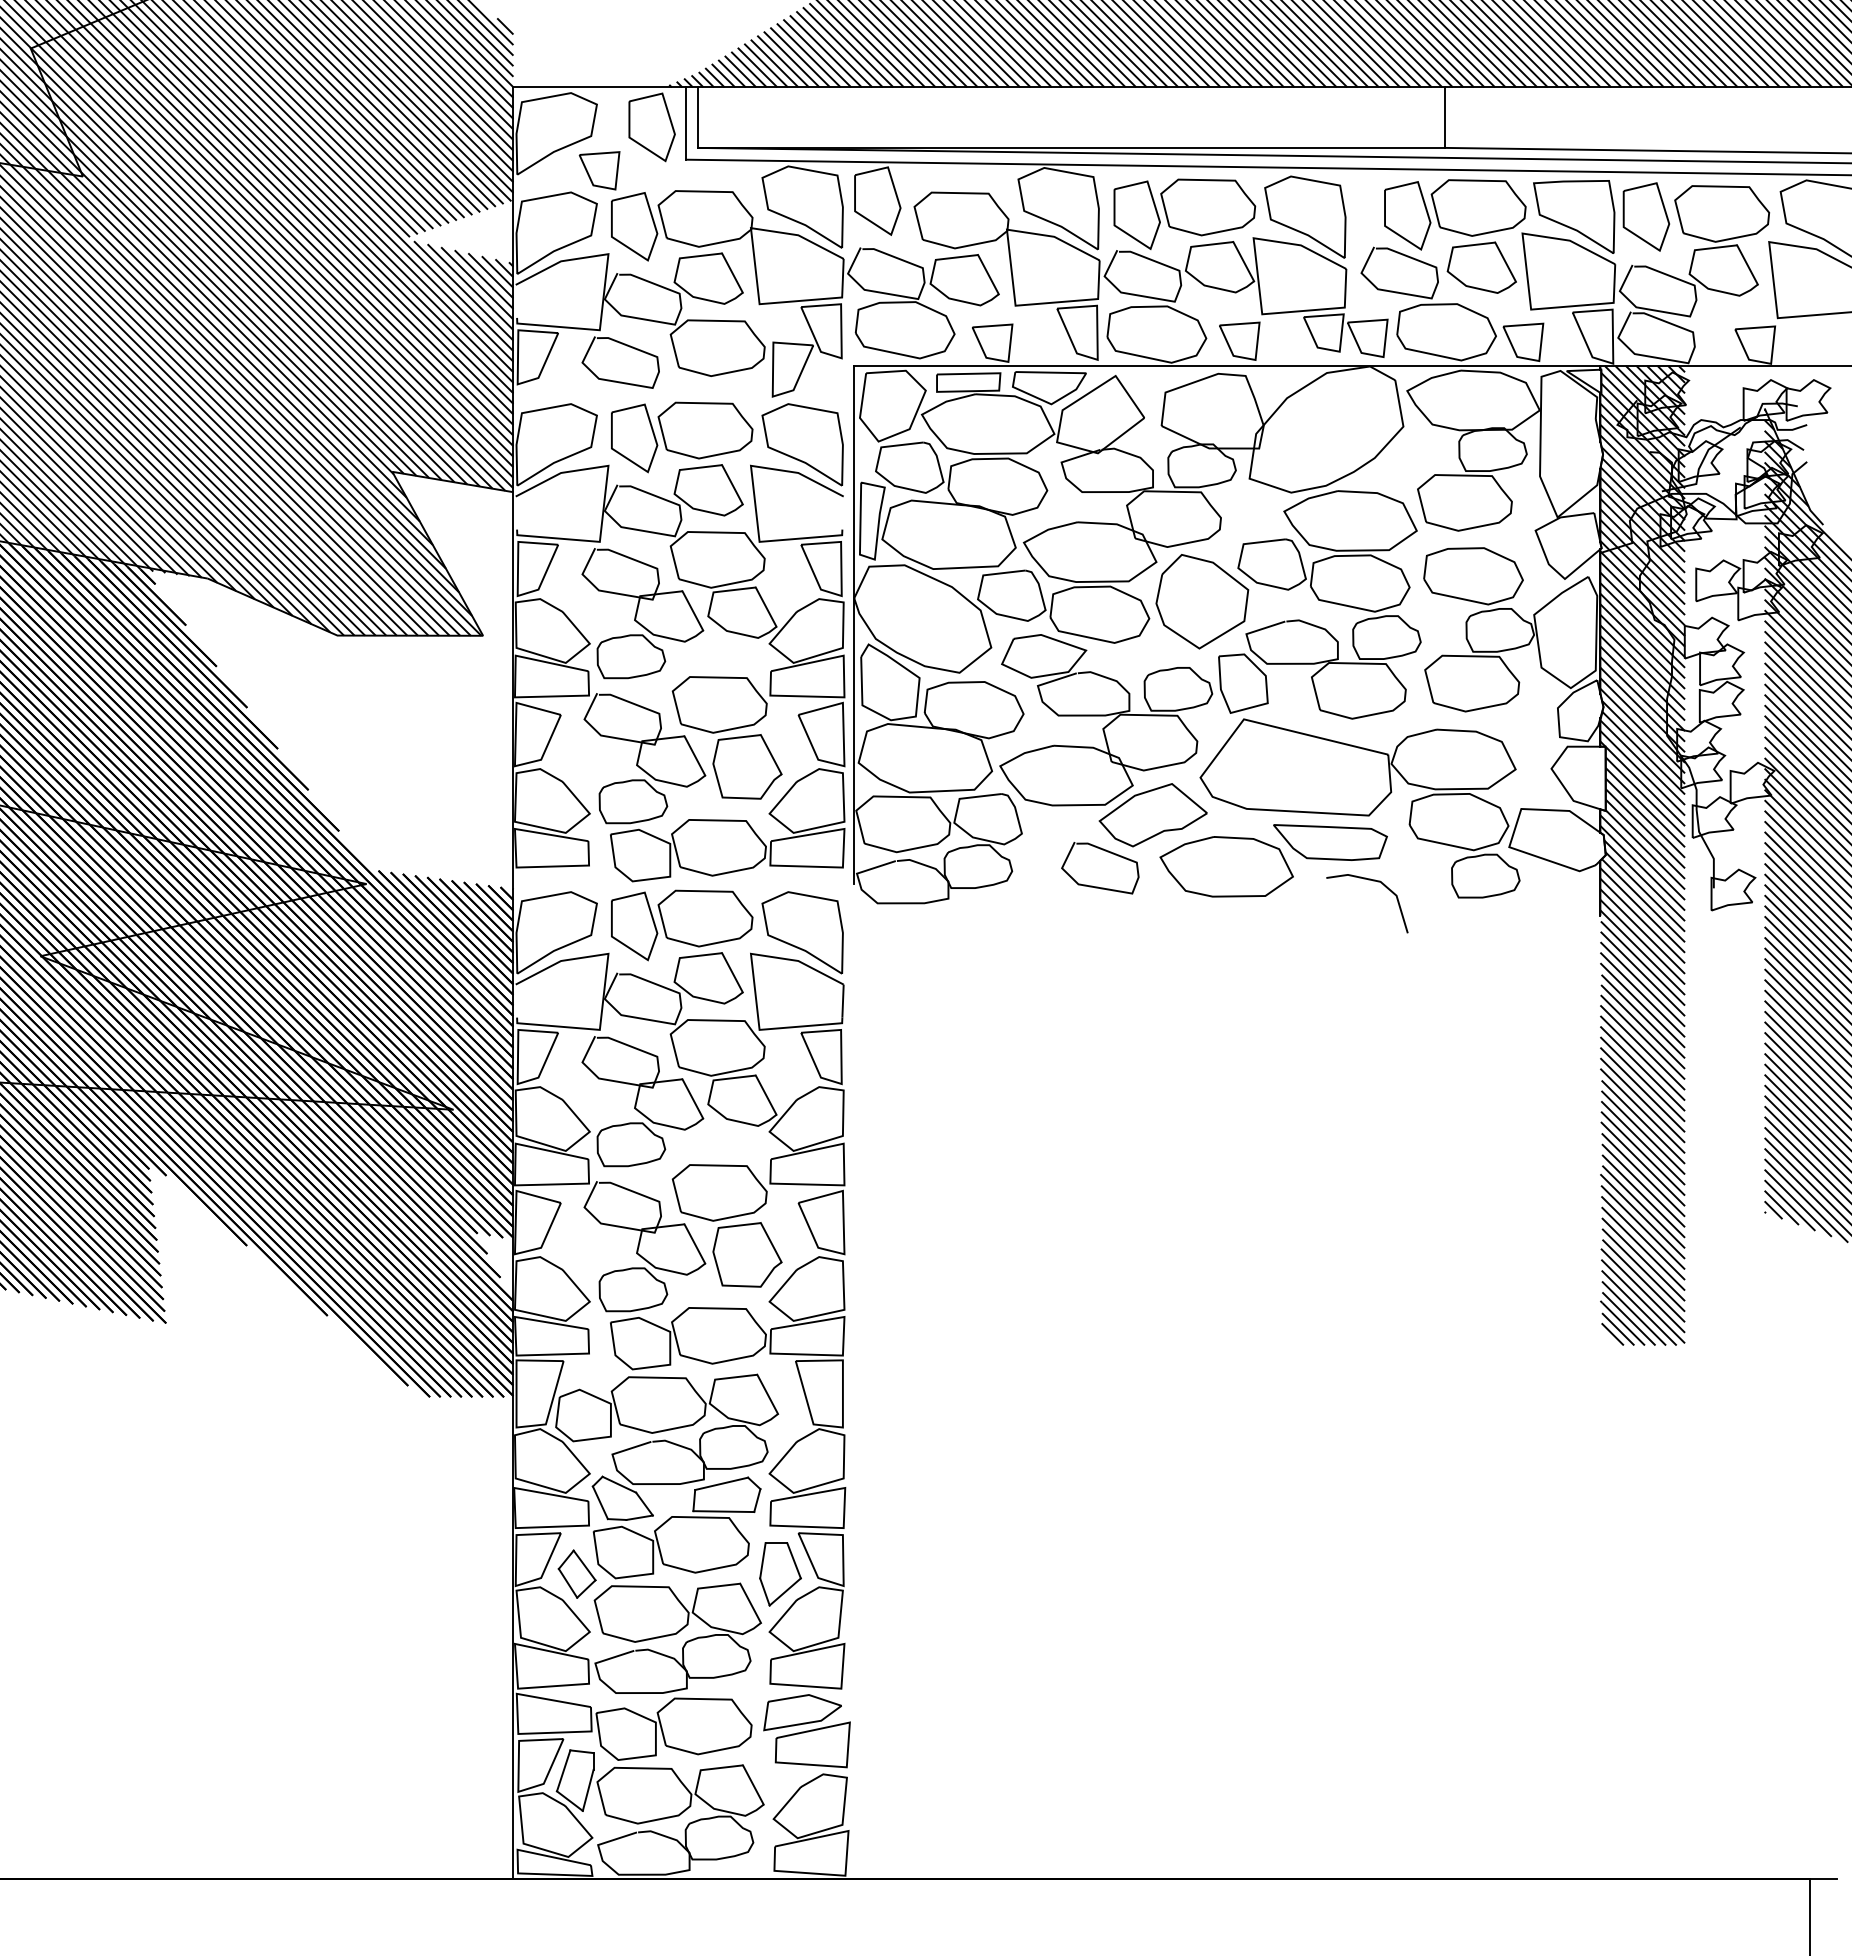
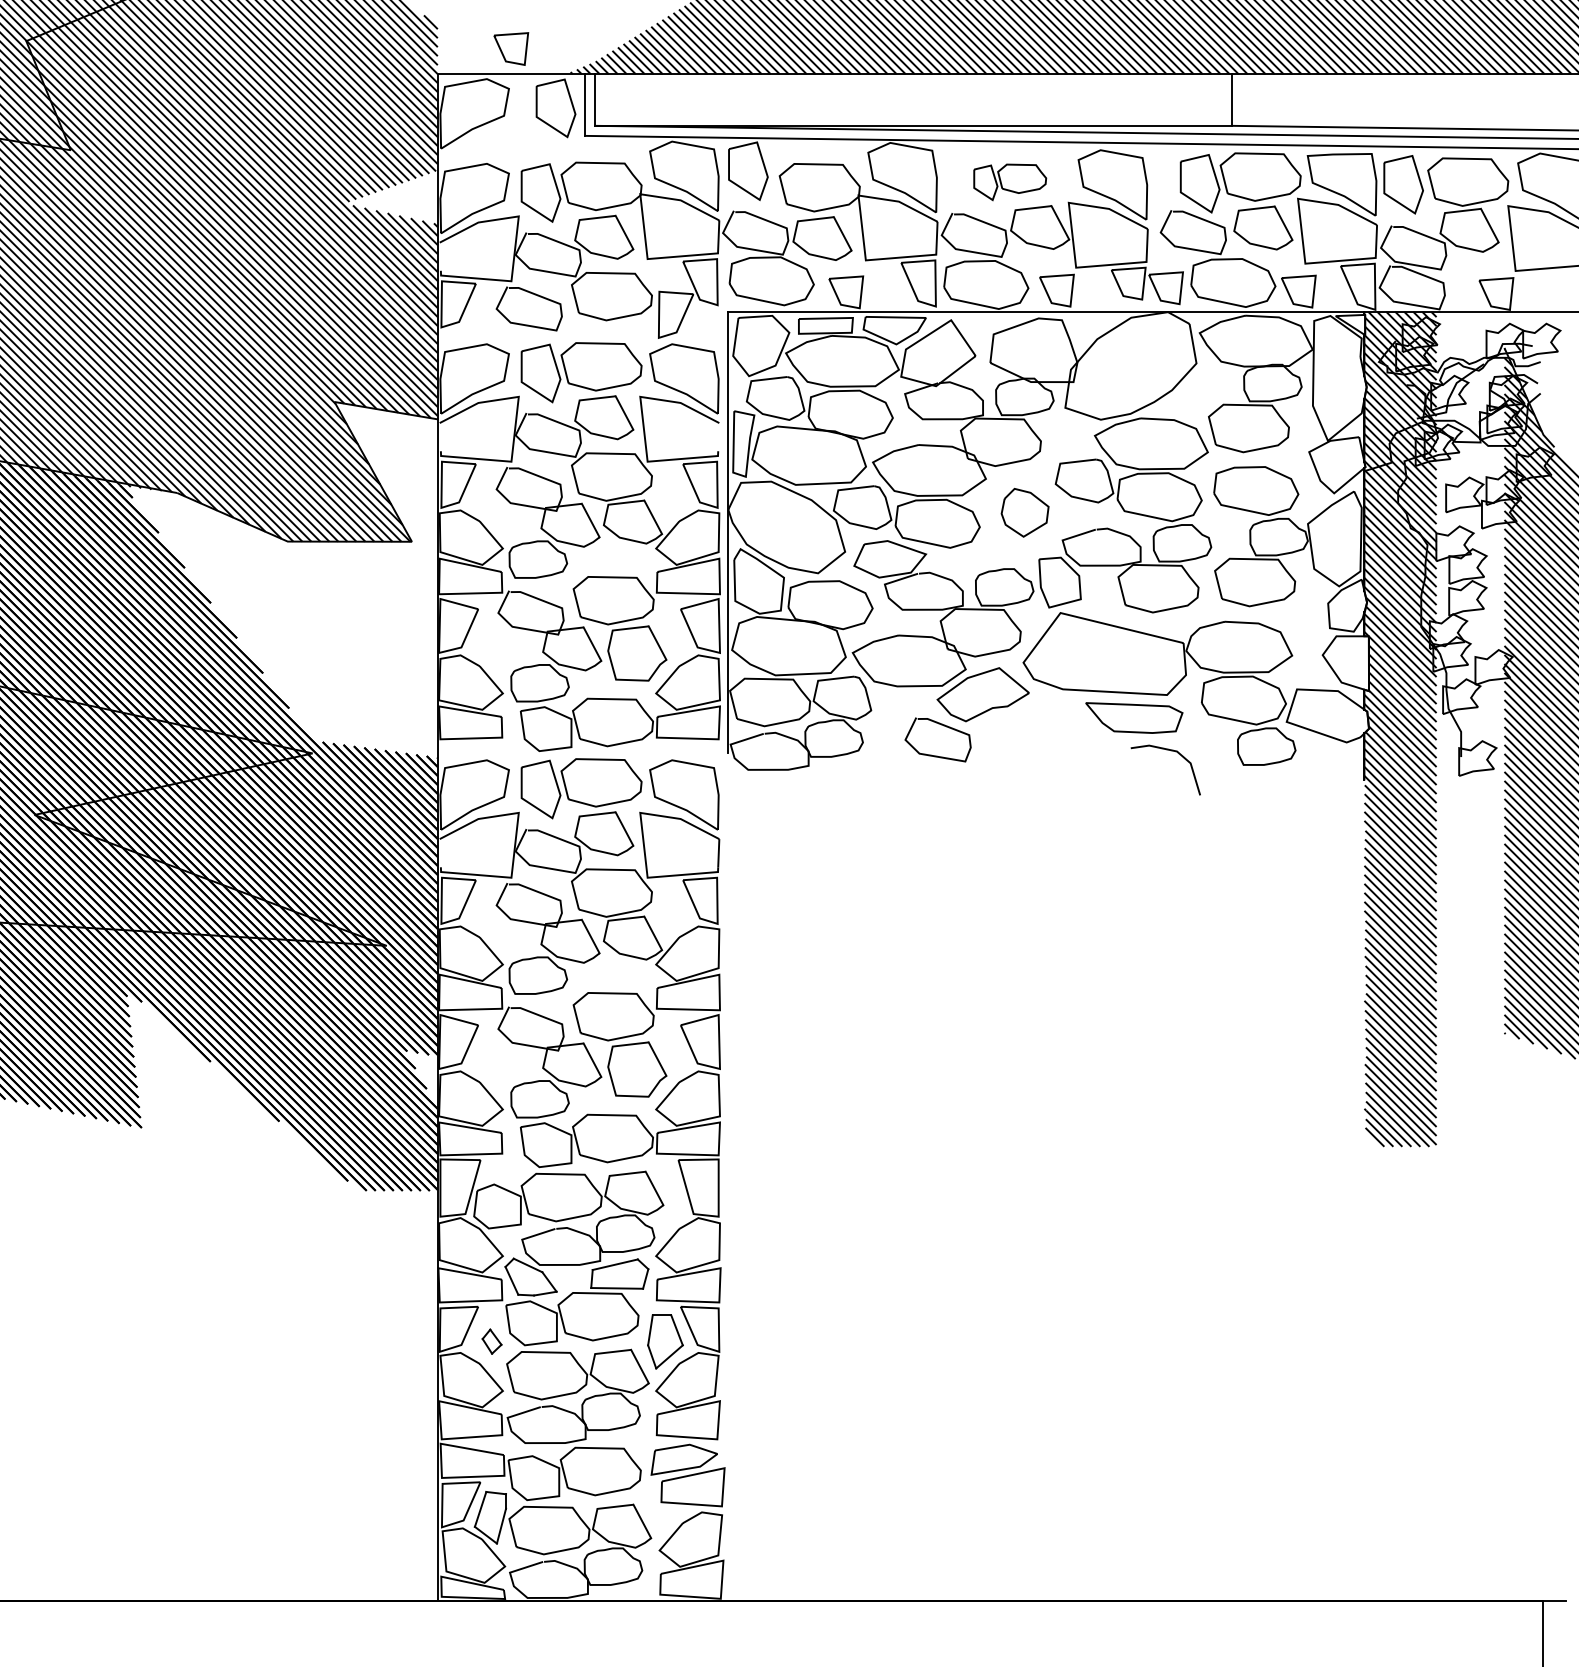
part: (599, 170) -> (511, 48), moved
part: (1184, 213) -> (1009, 181), size x0.6
part: (1202, 601) -> (1025, 512), size x0.6
part: (1226, 866) -> (1045, 738), removed
part: (576, 1573) -> (491, 1341), size x0.6

